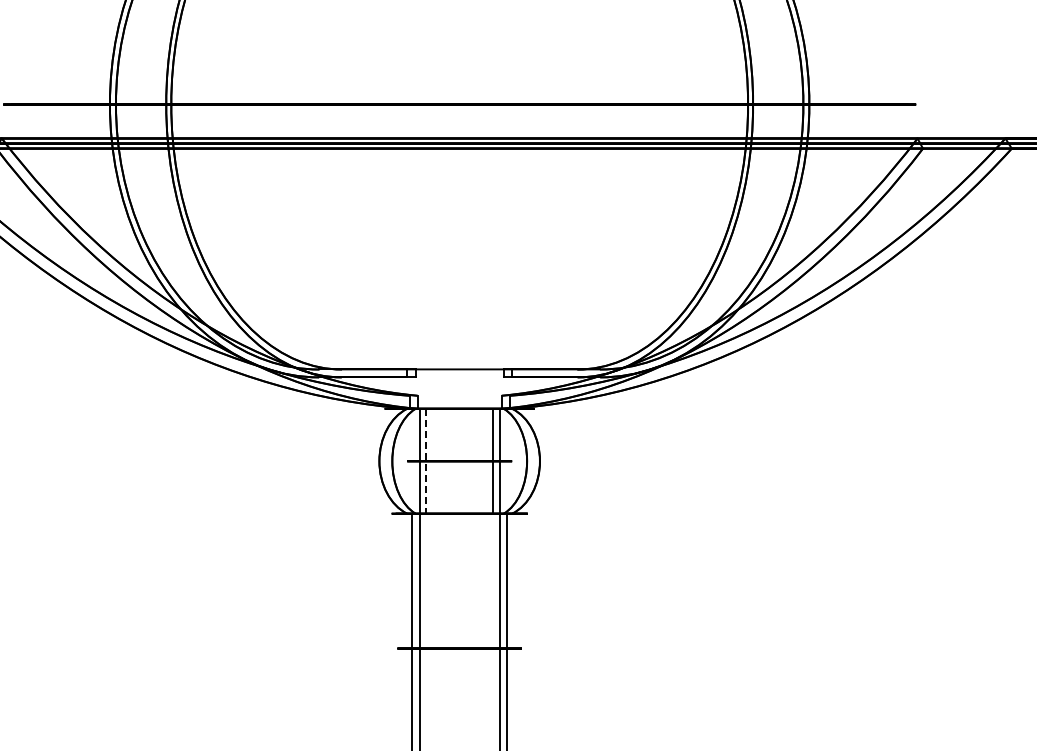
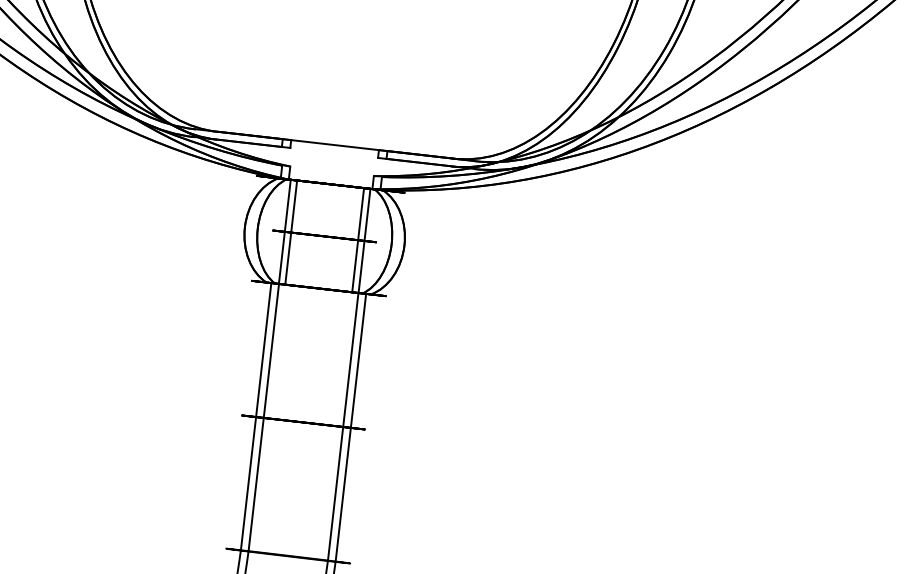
line: (426, 461) -> (291, 232), dashed -> solid

